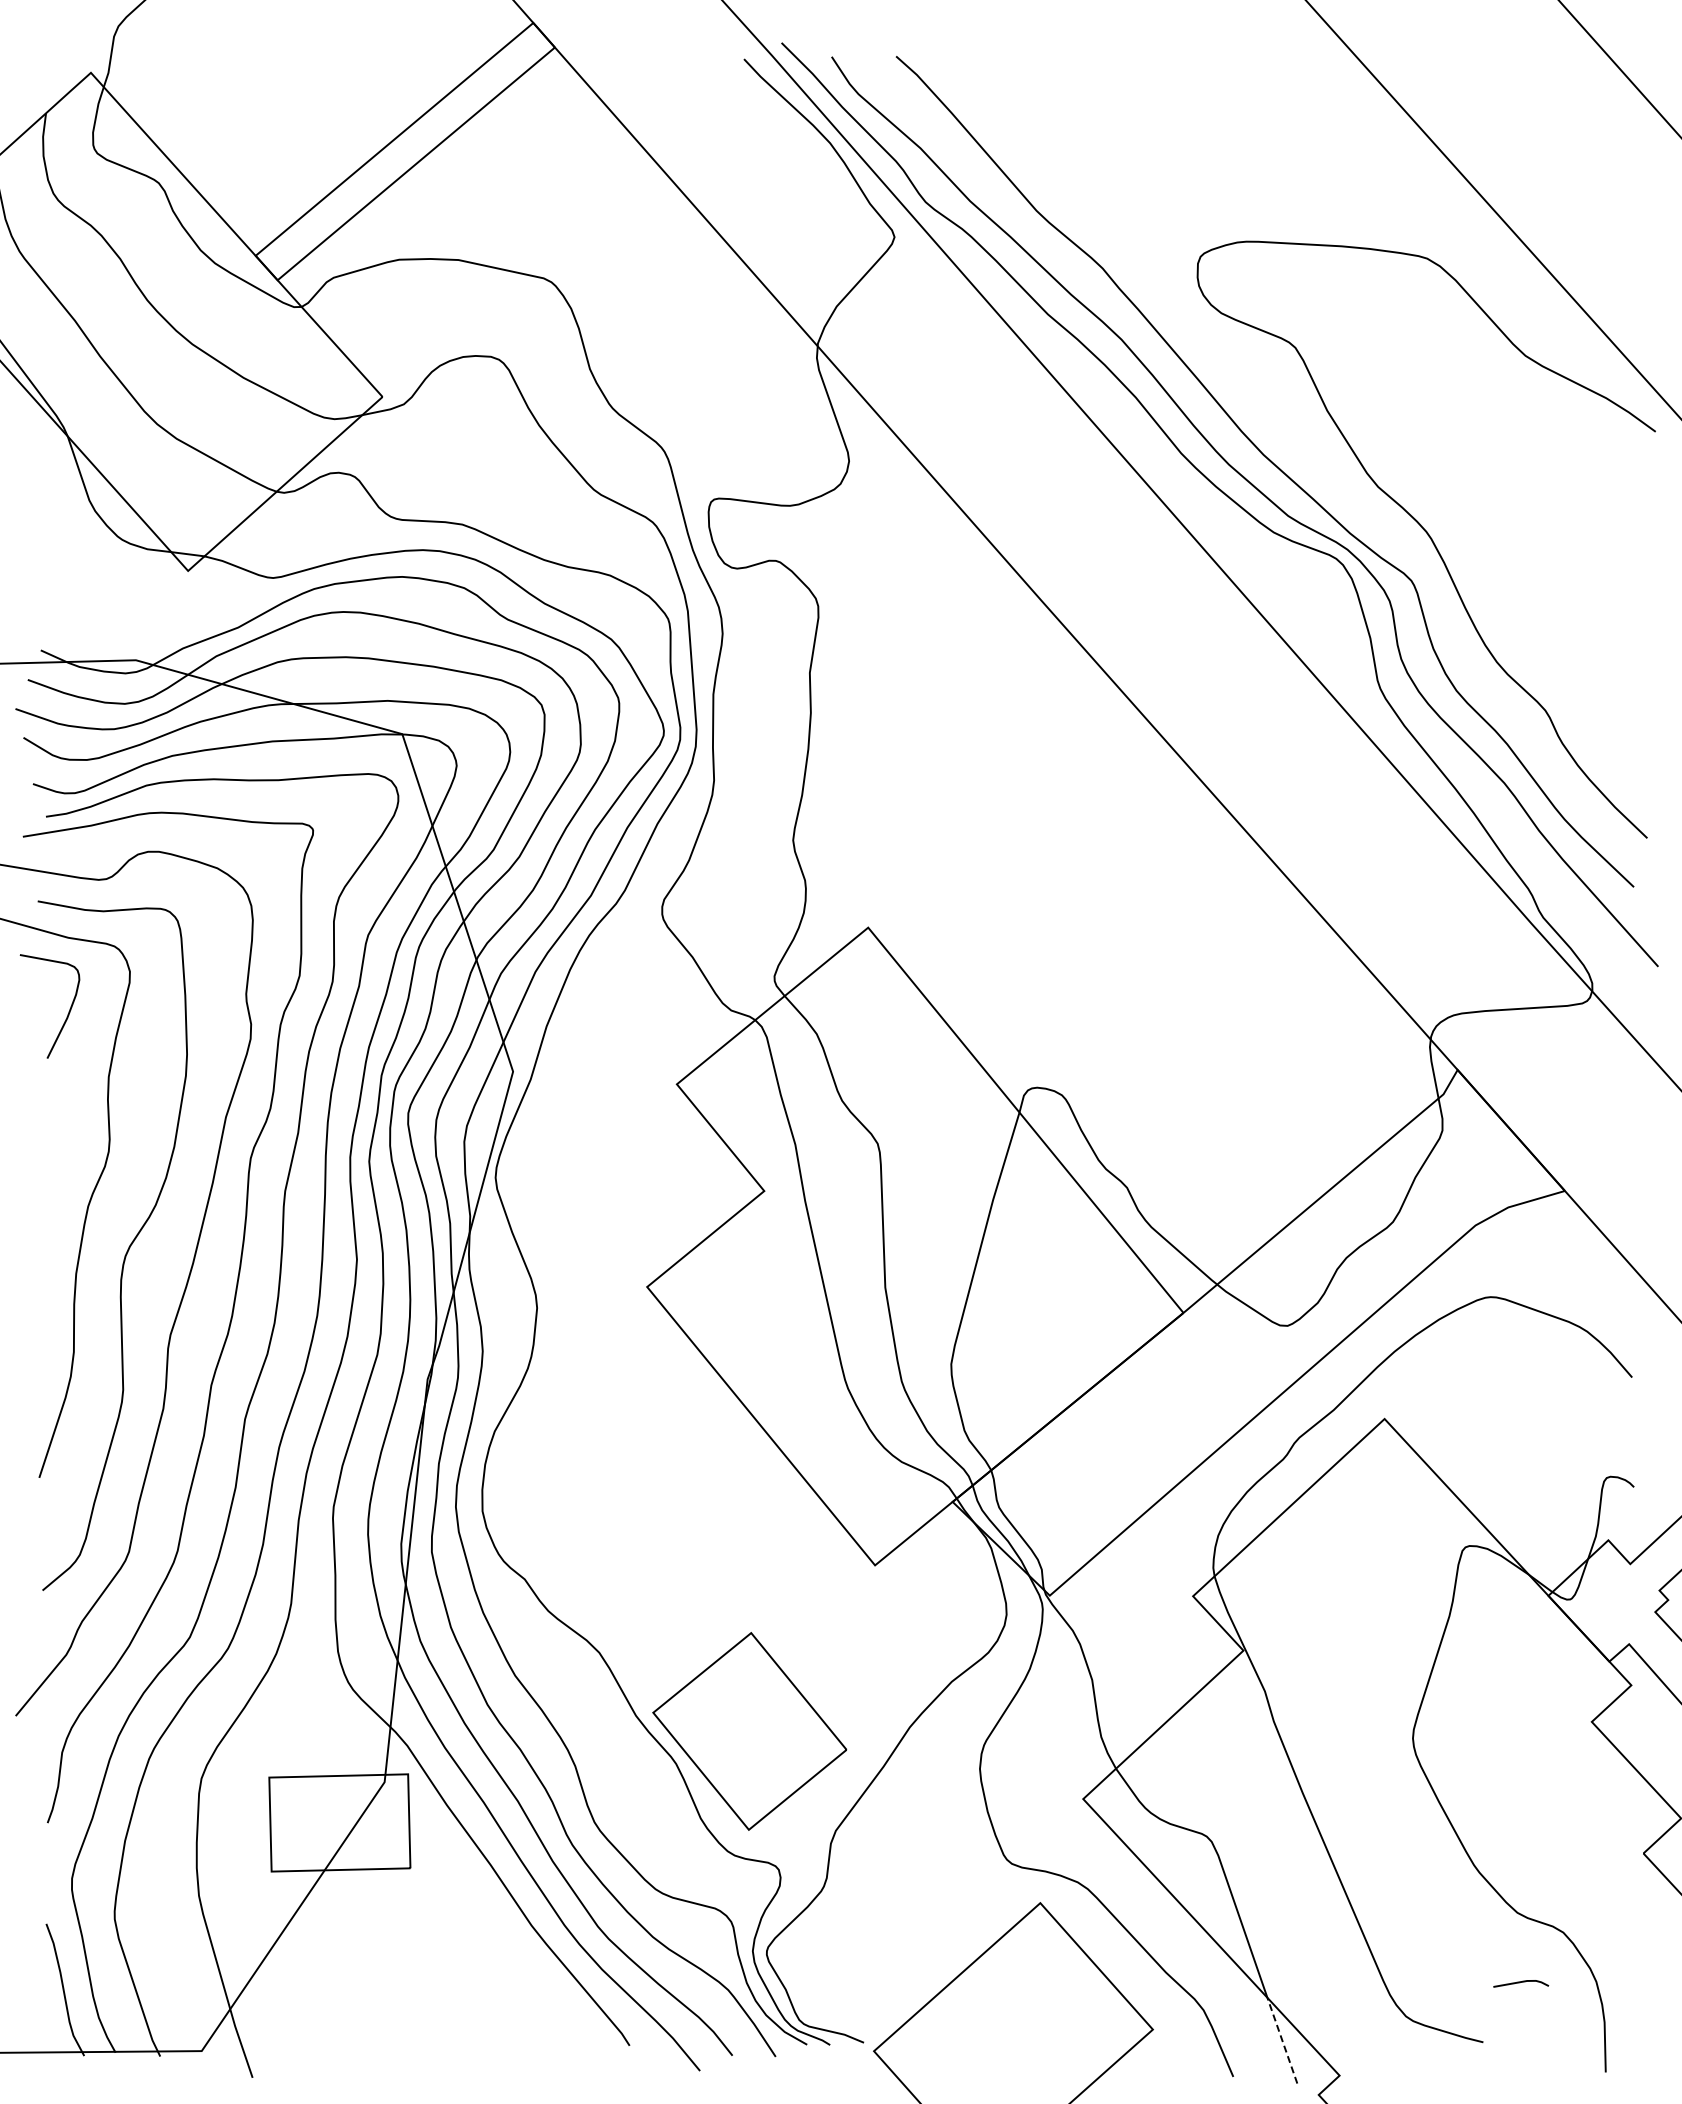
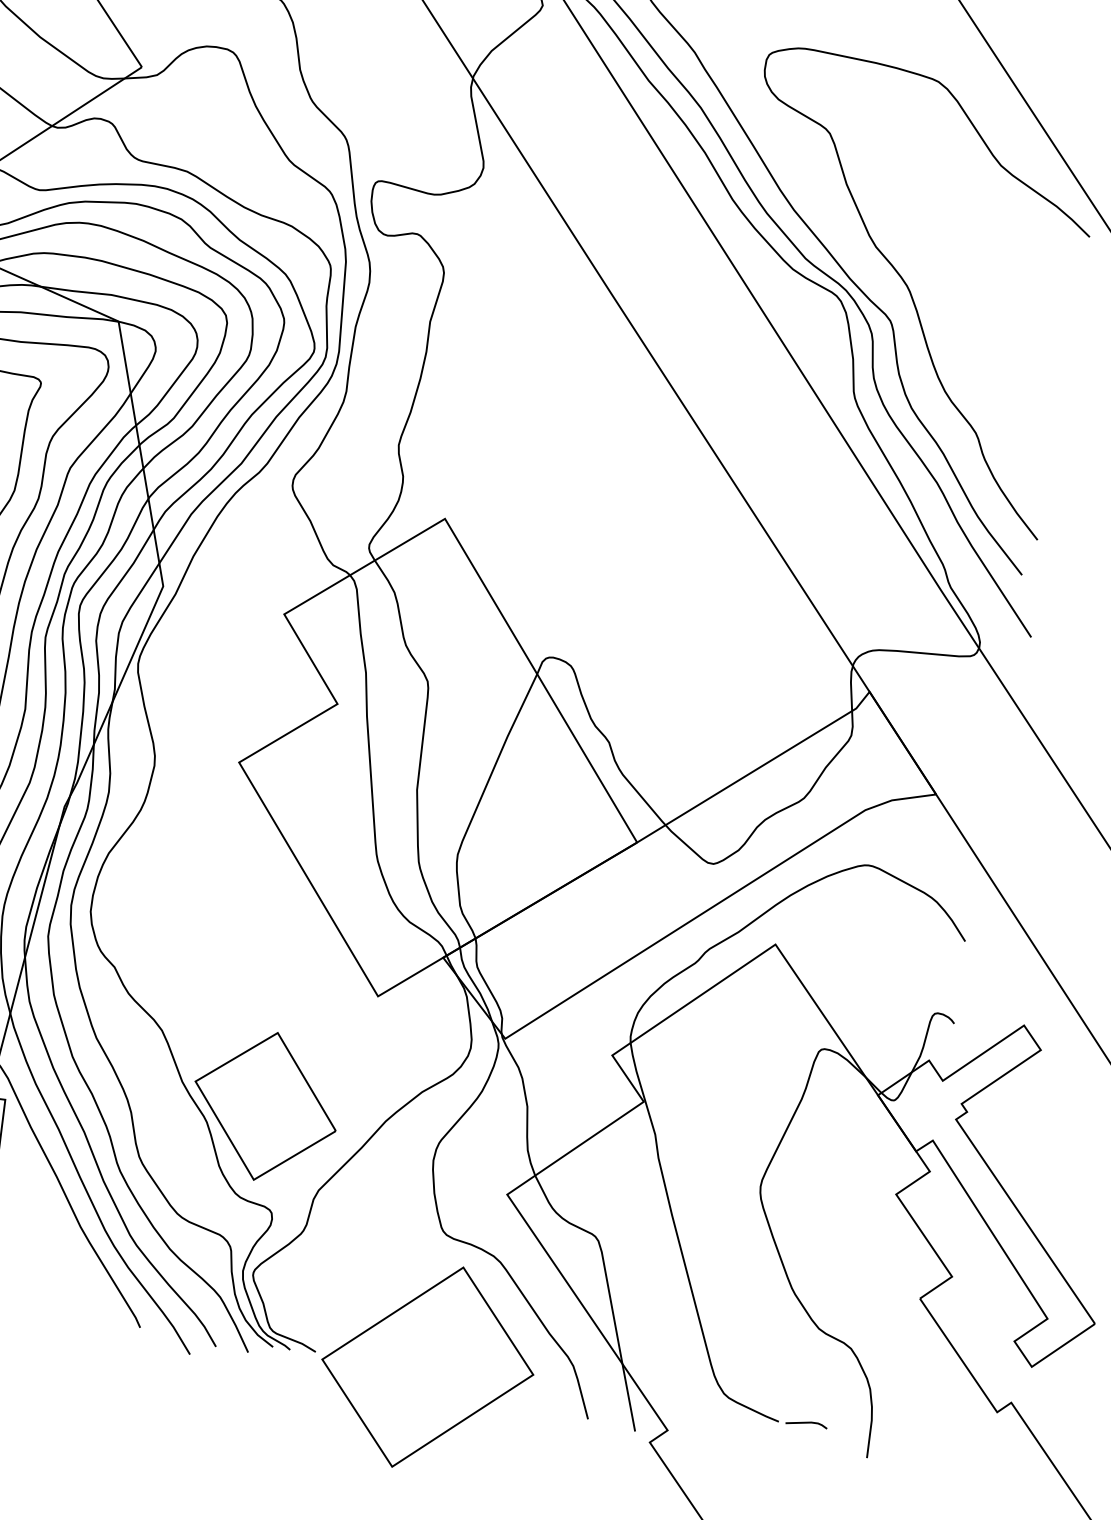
line: (1521, 1982) -> (807, 1423), moved
line: (1282, 2040) -> (628, 1397), dashed -> solid

